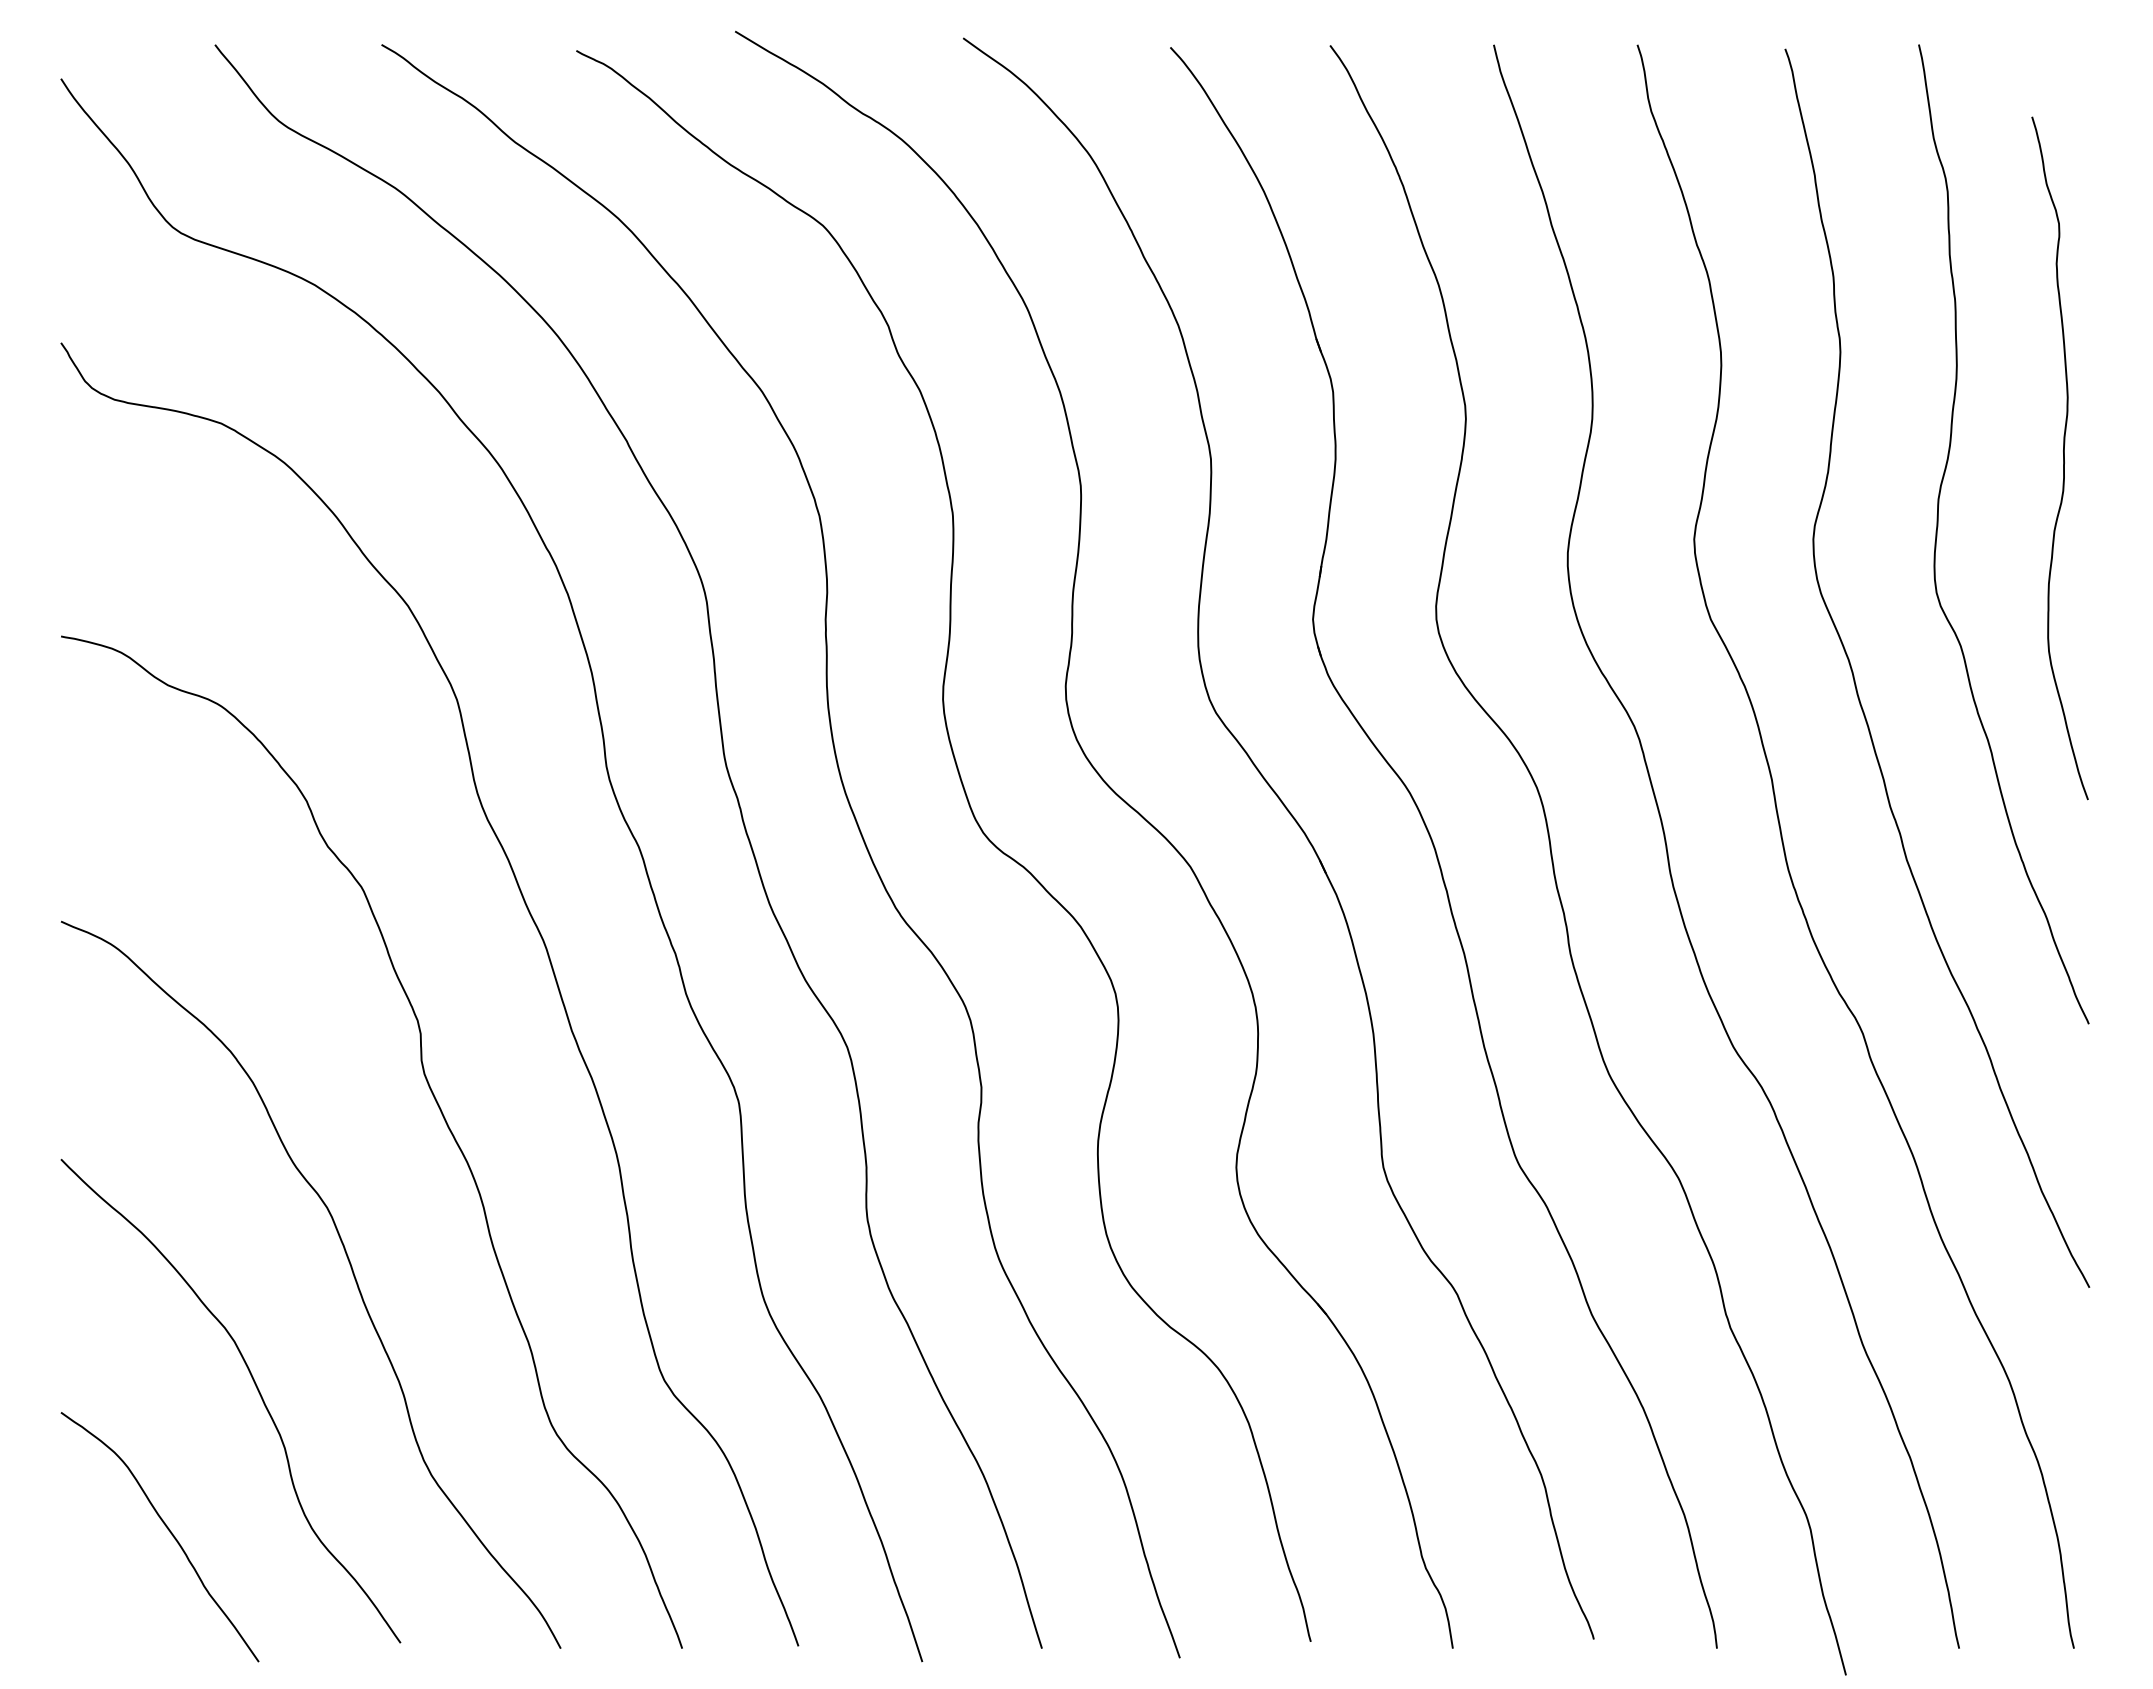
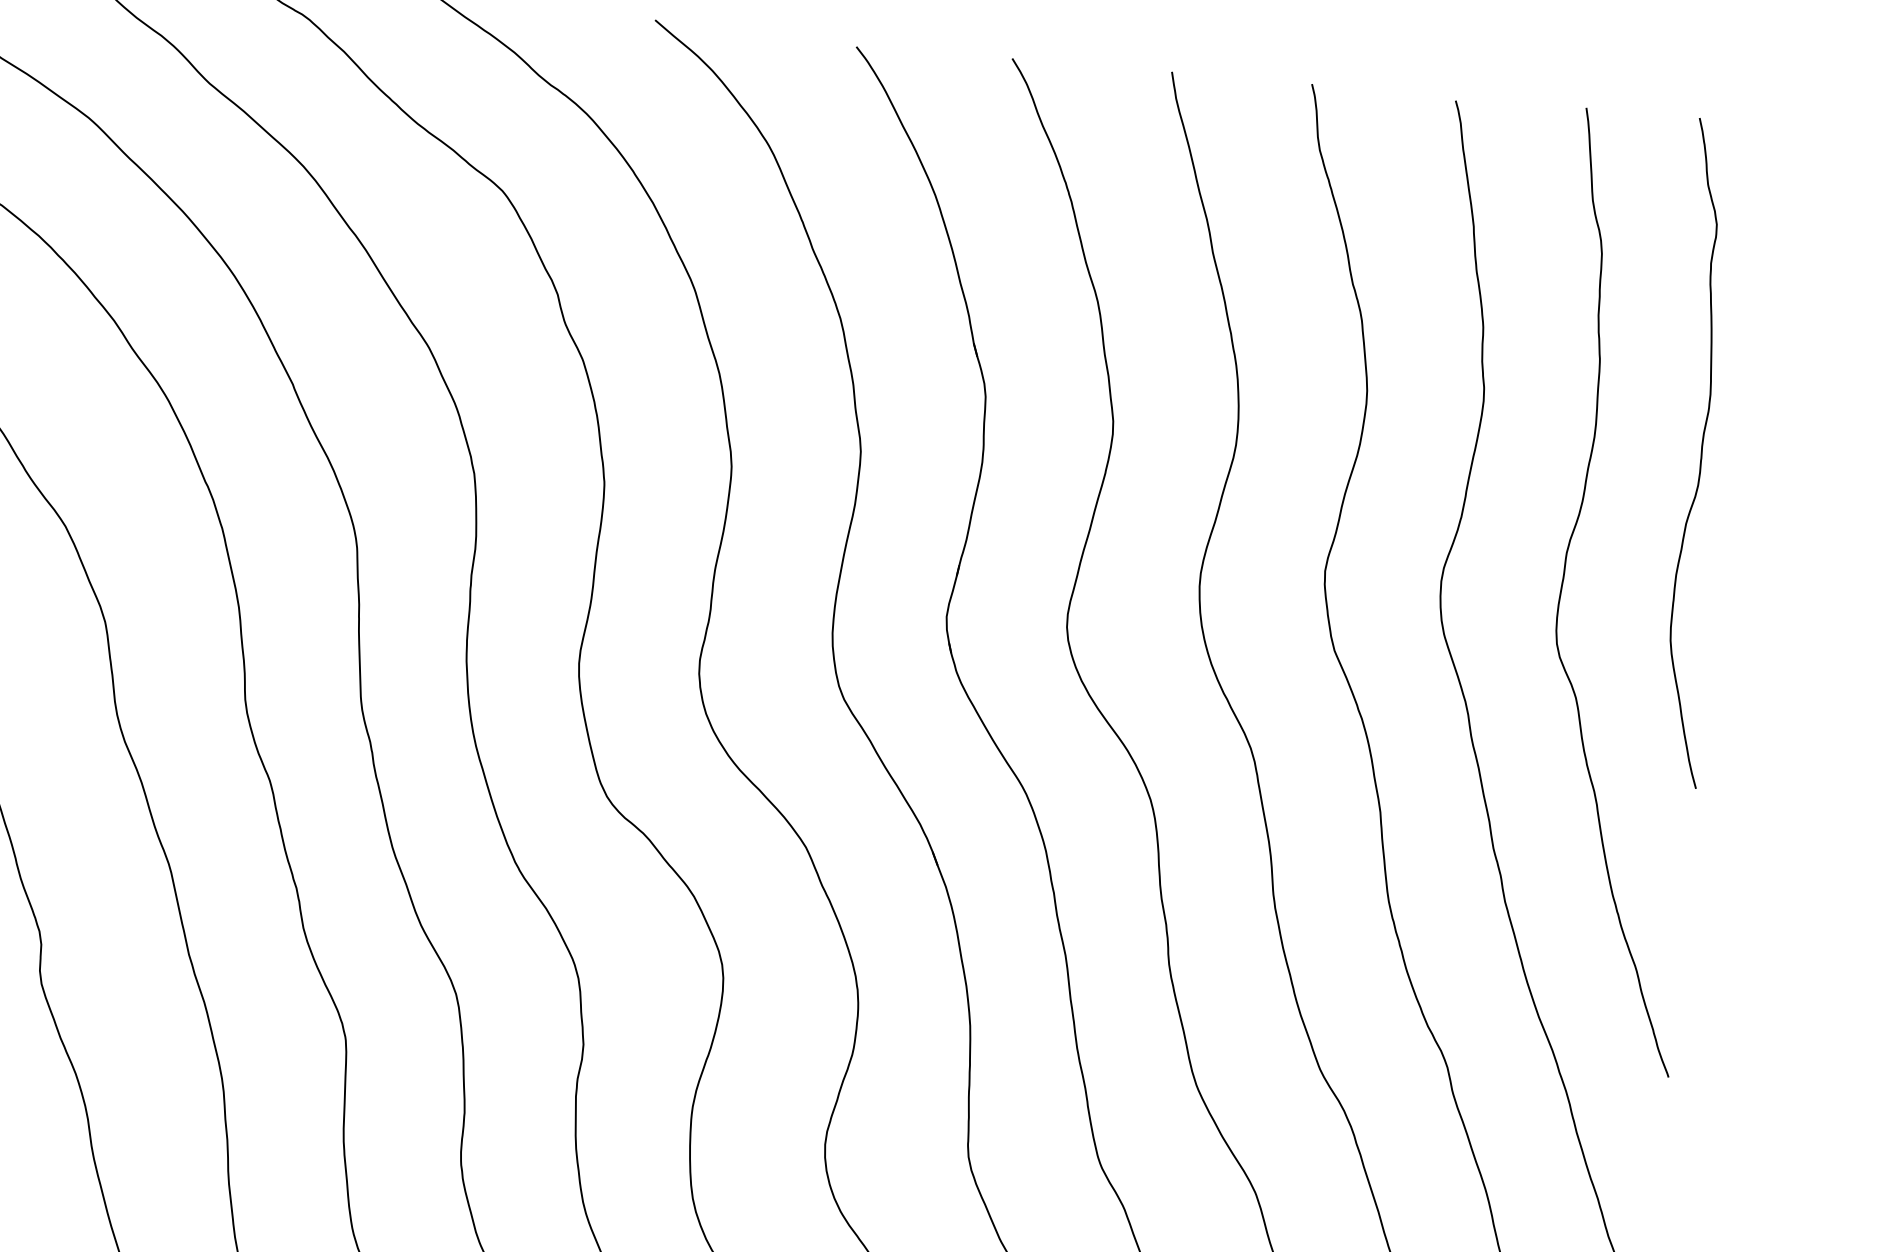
curve: (2063, 458) -> (1701, 453), moved

